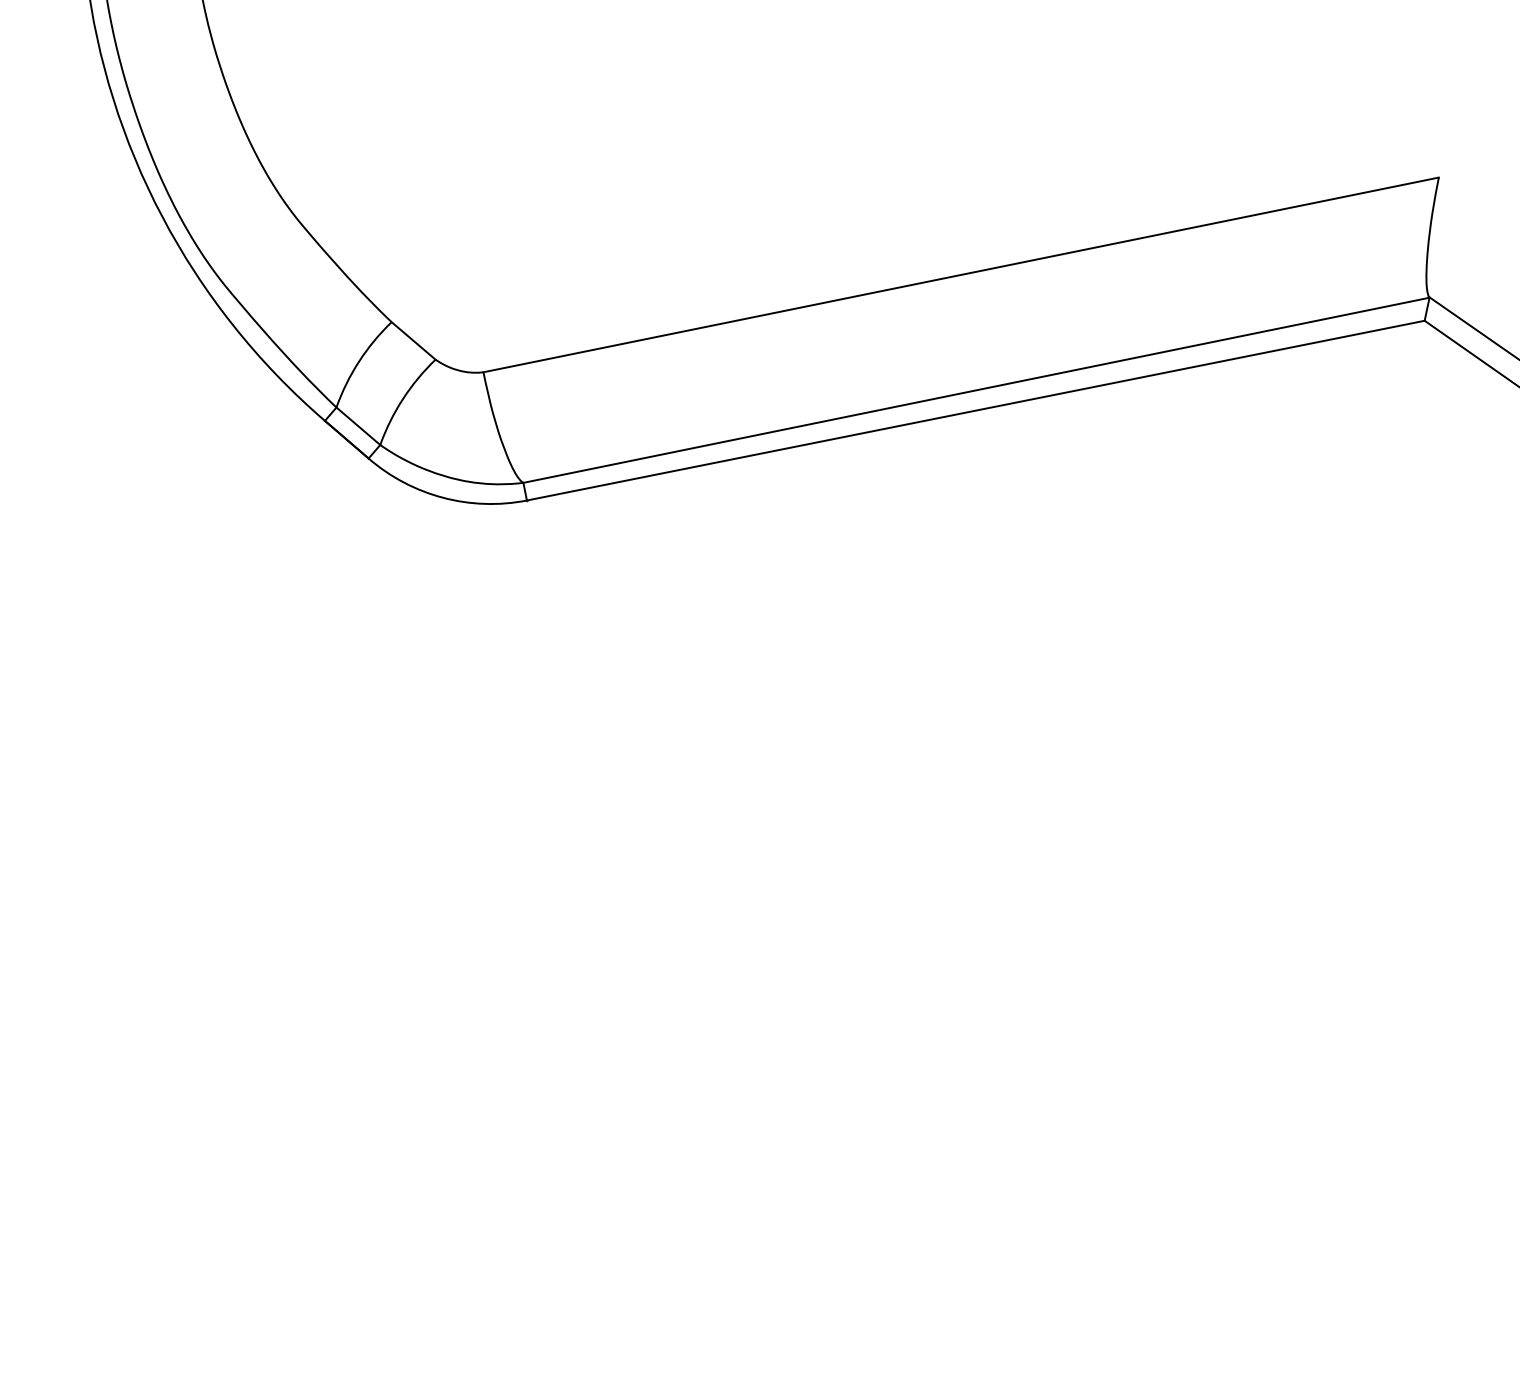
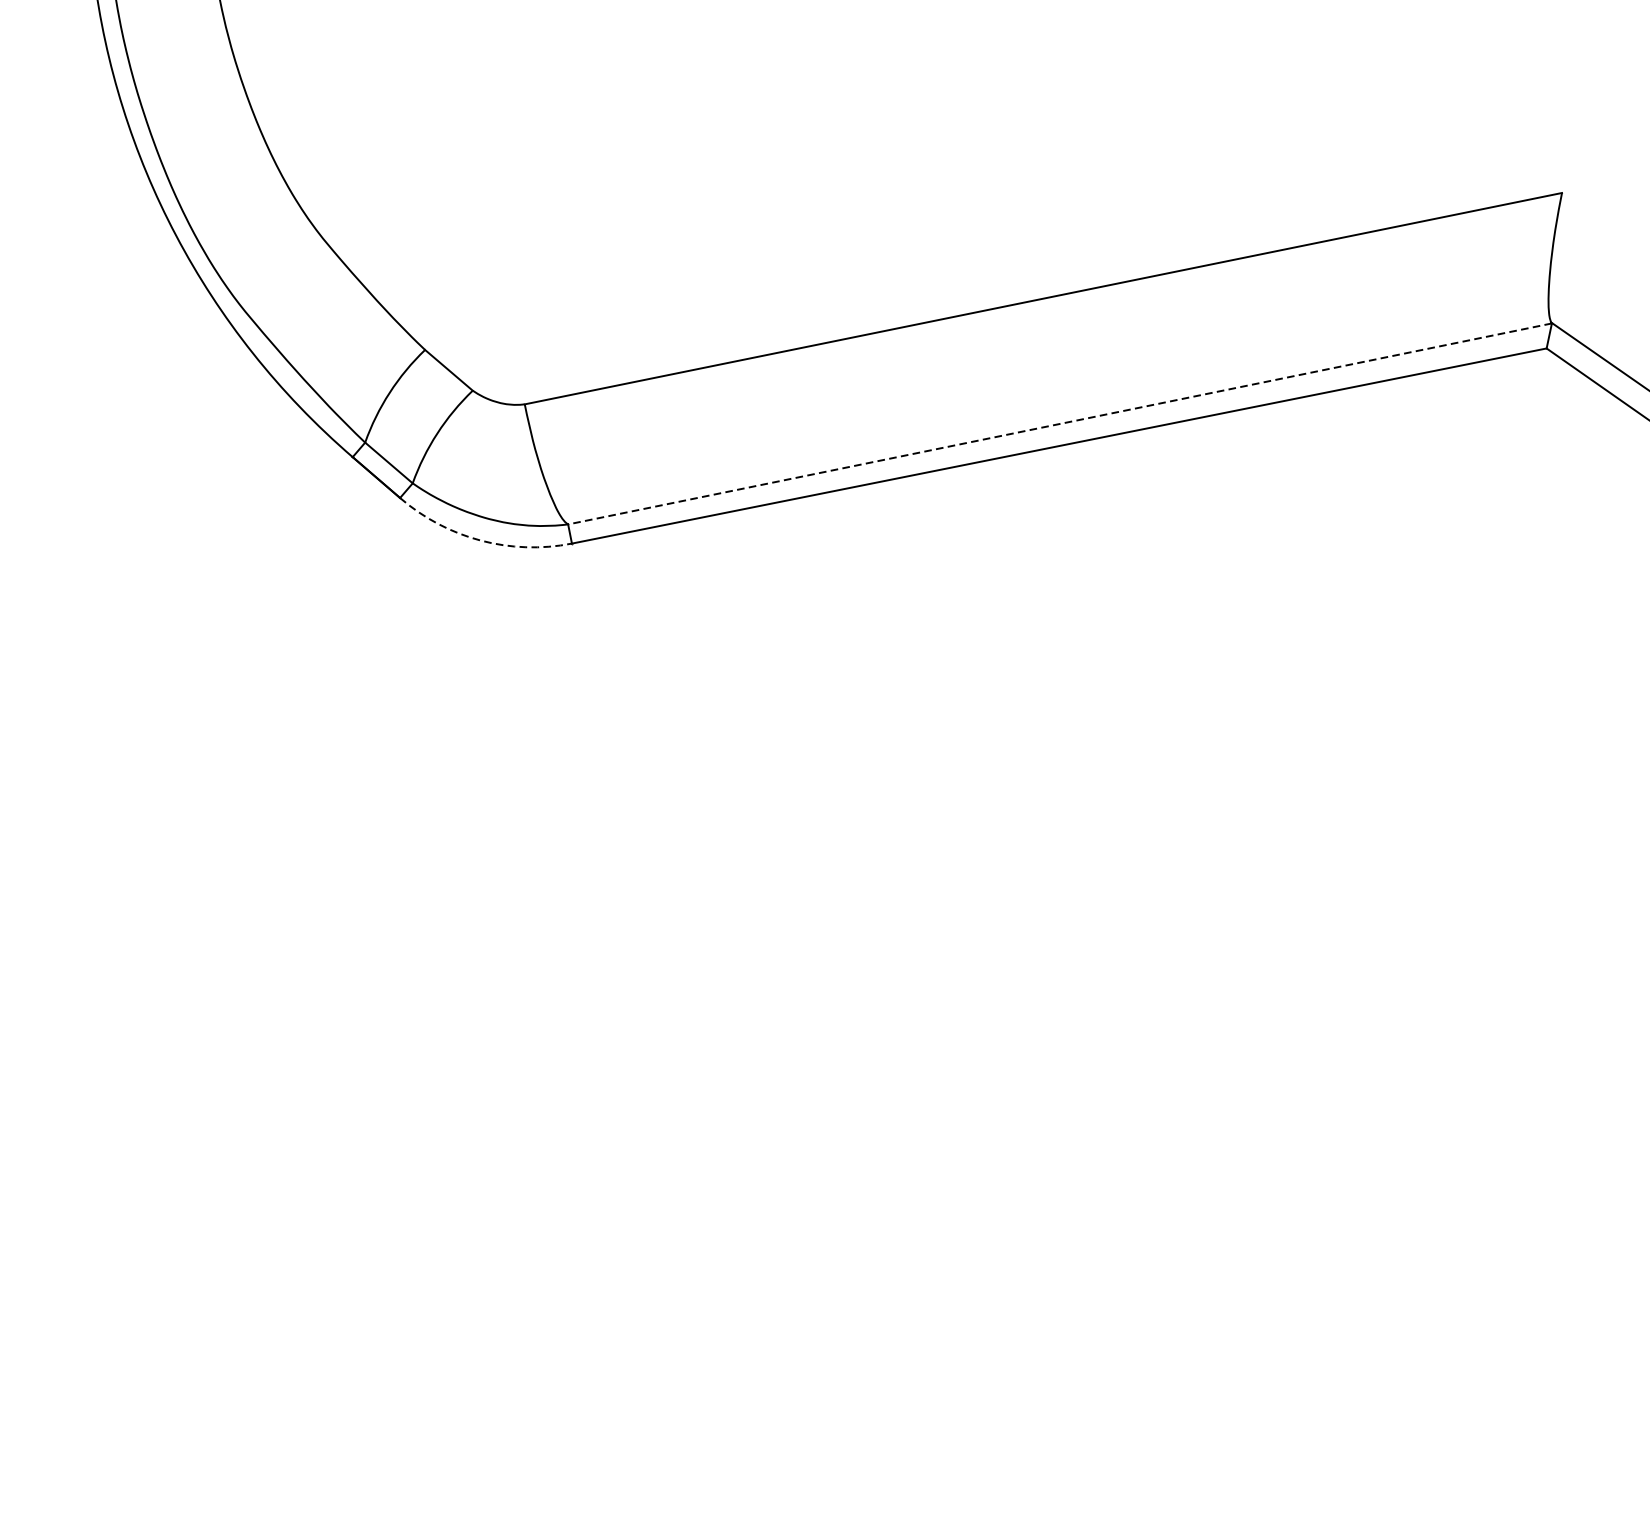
line: (975, 390) -> (1058, 424), solid -> dashed
arc: (442, 497) -> (480, 540), solid -> dashed

